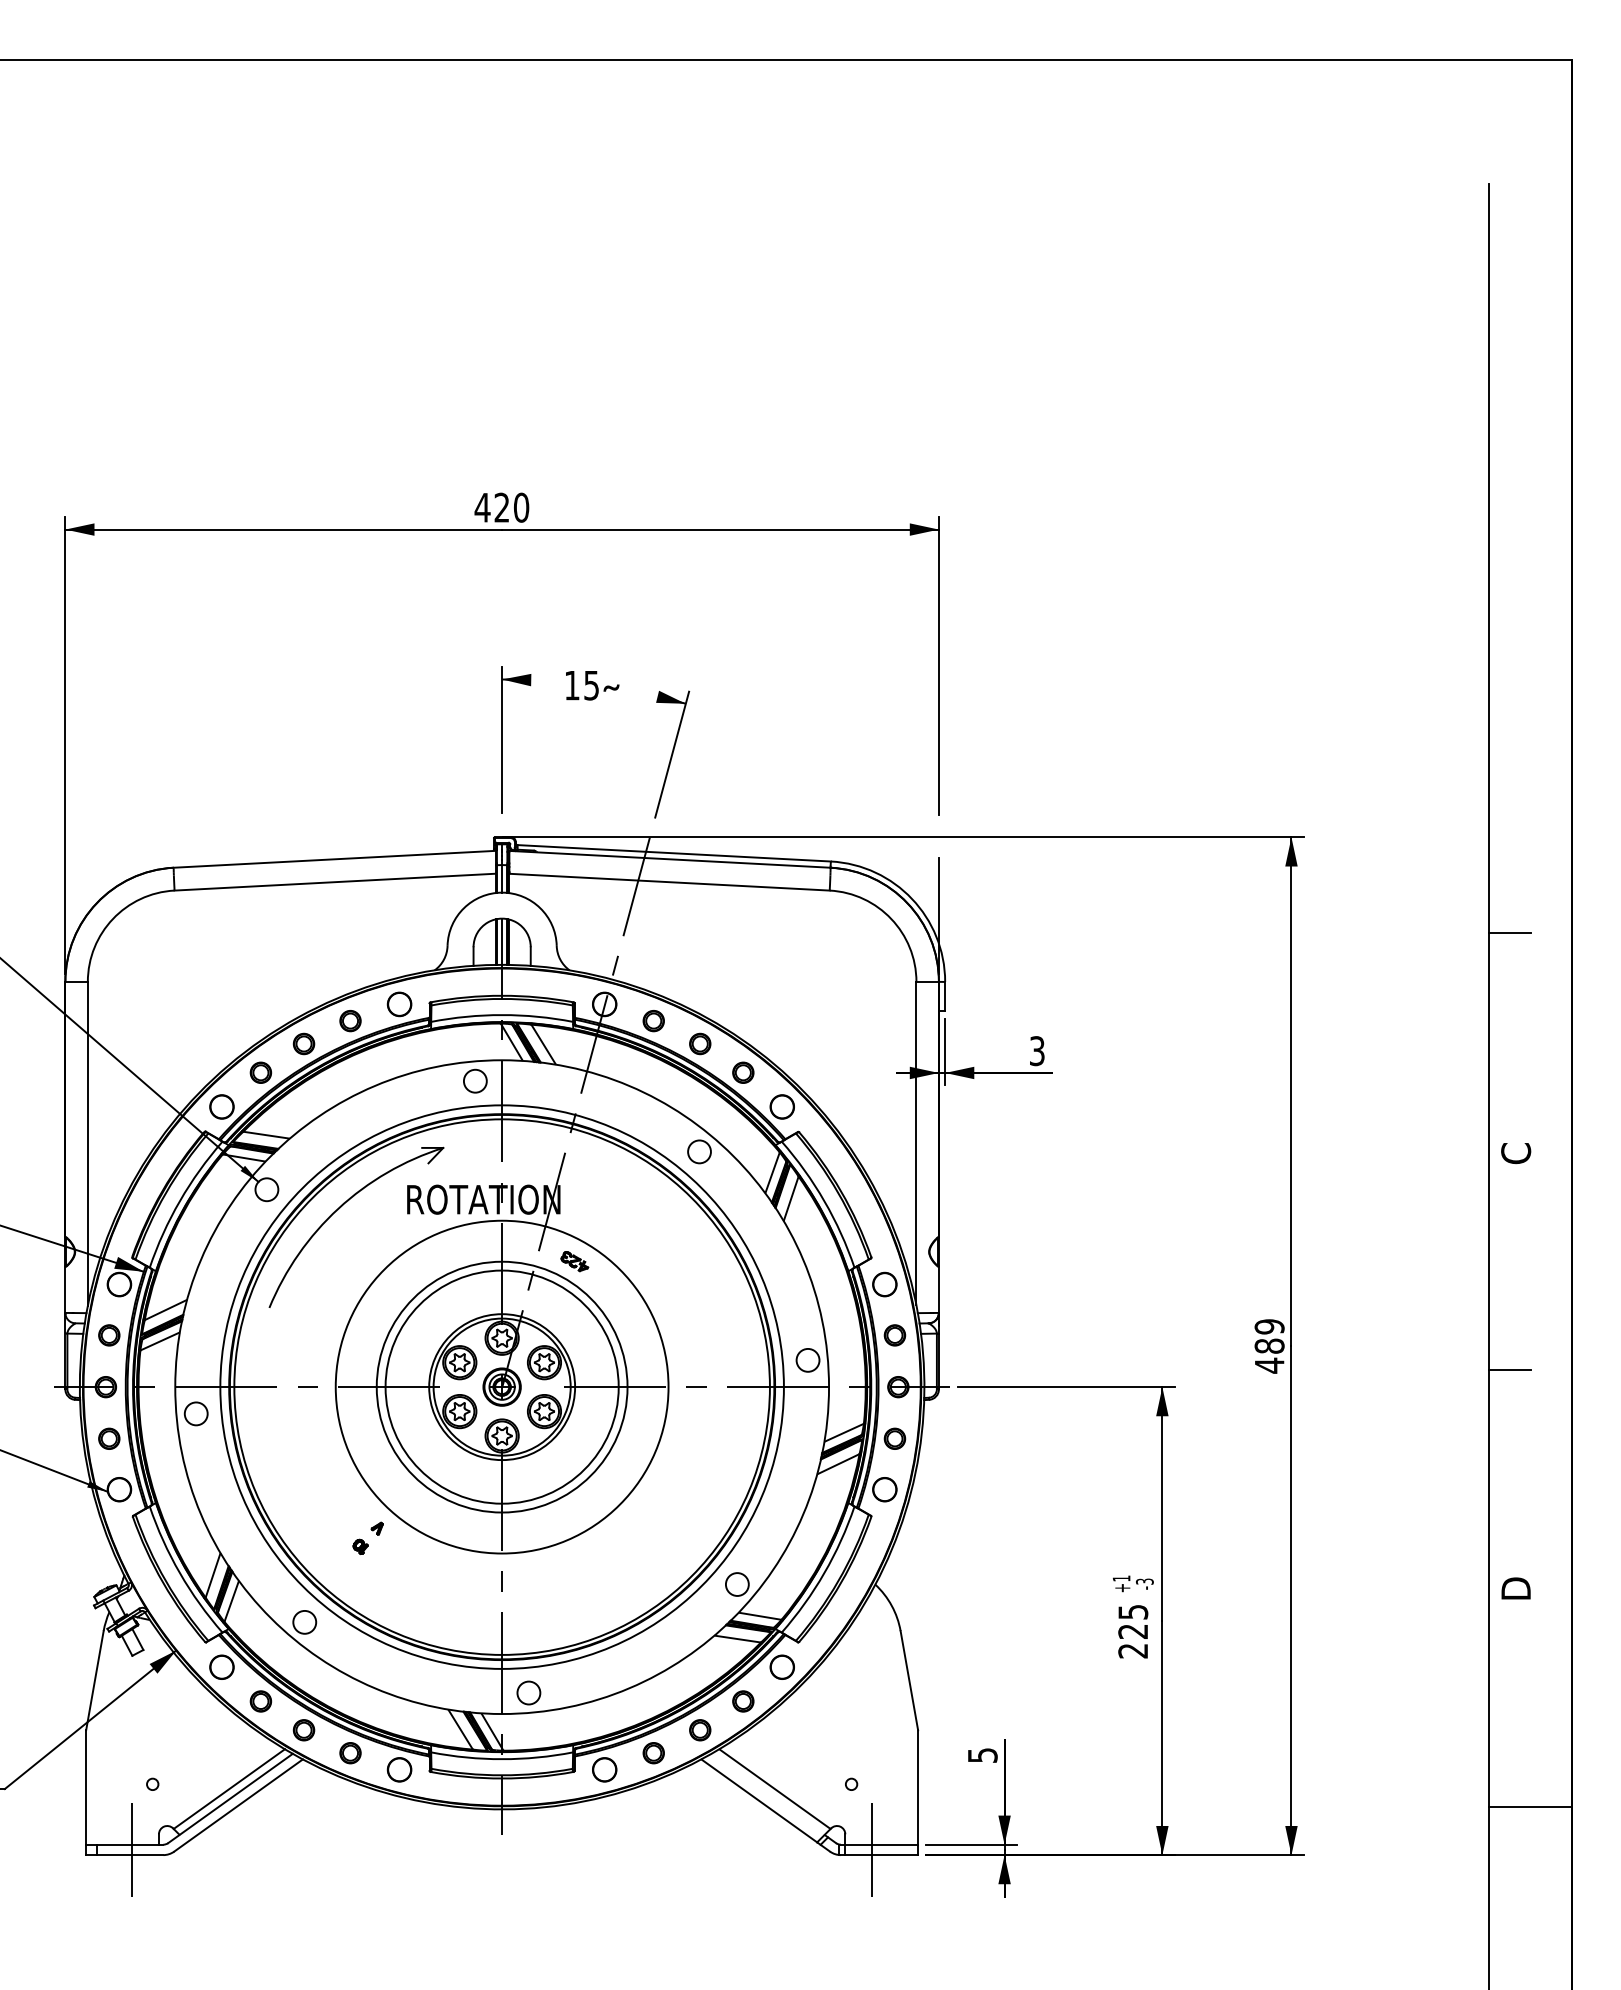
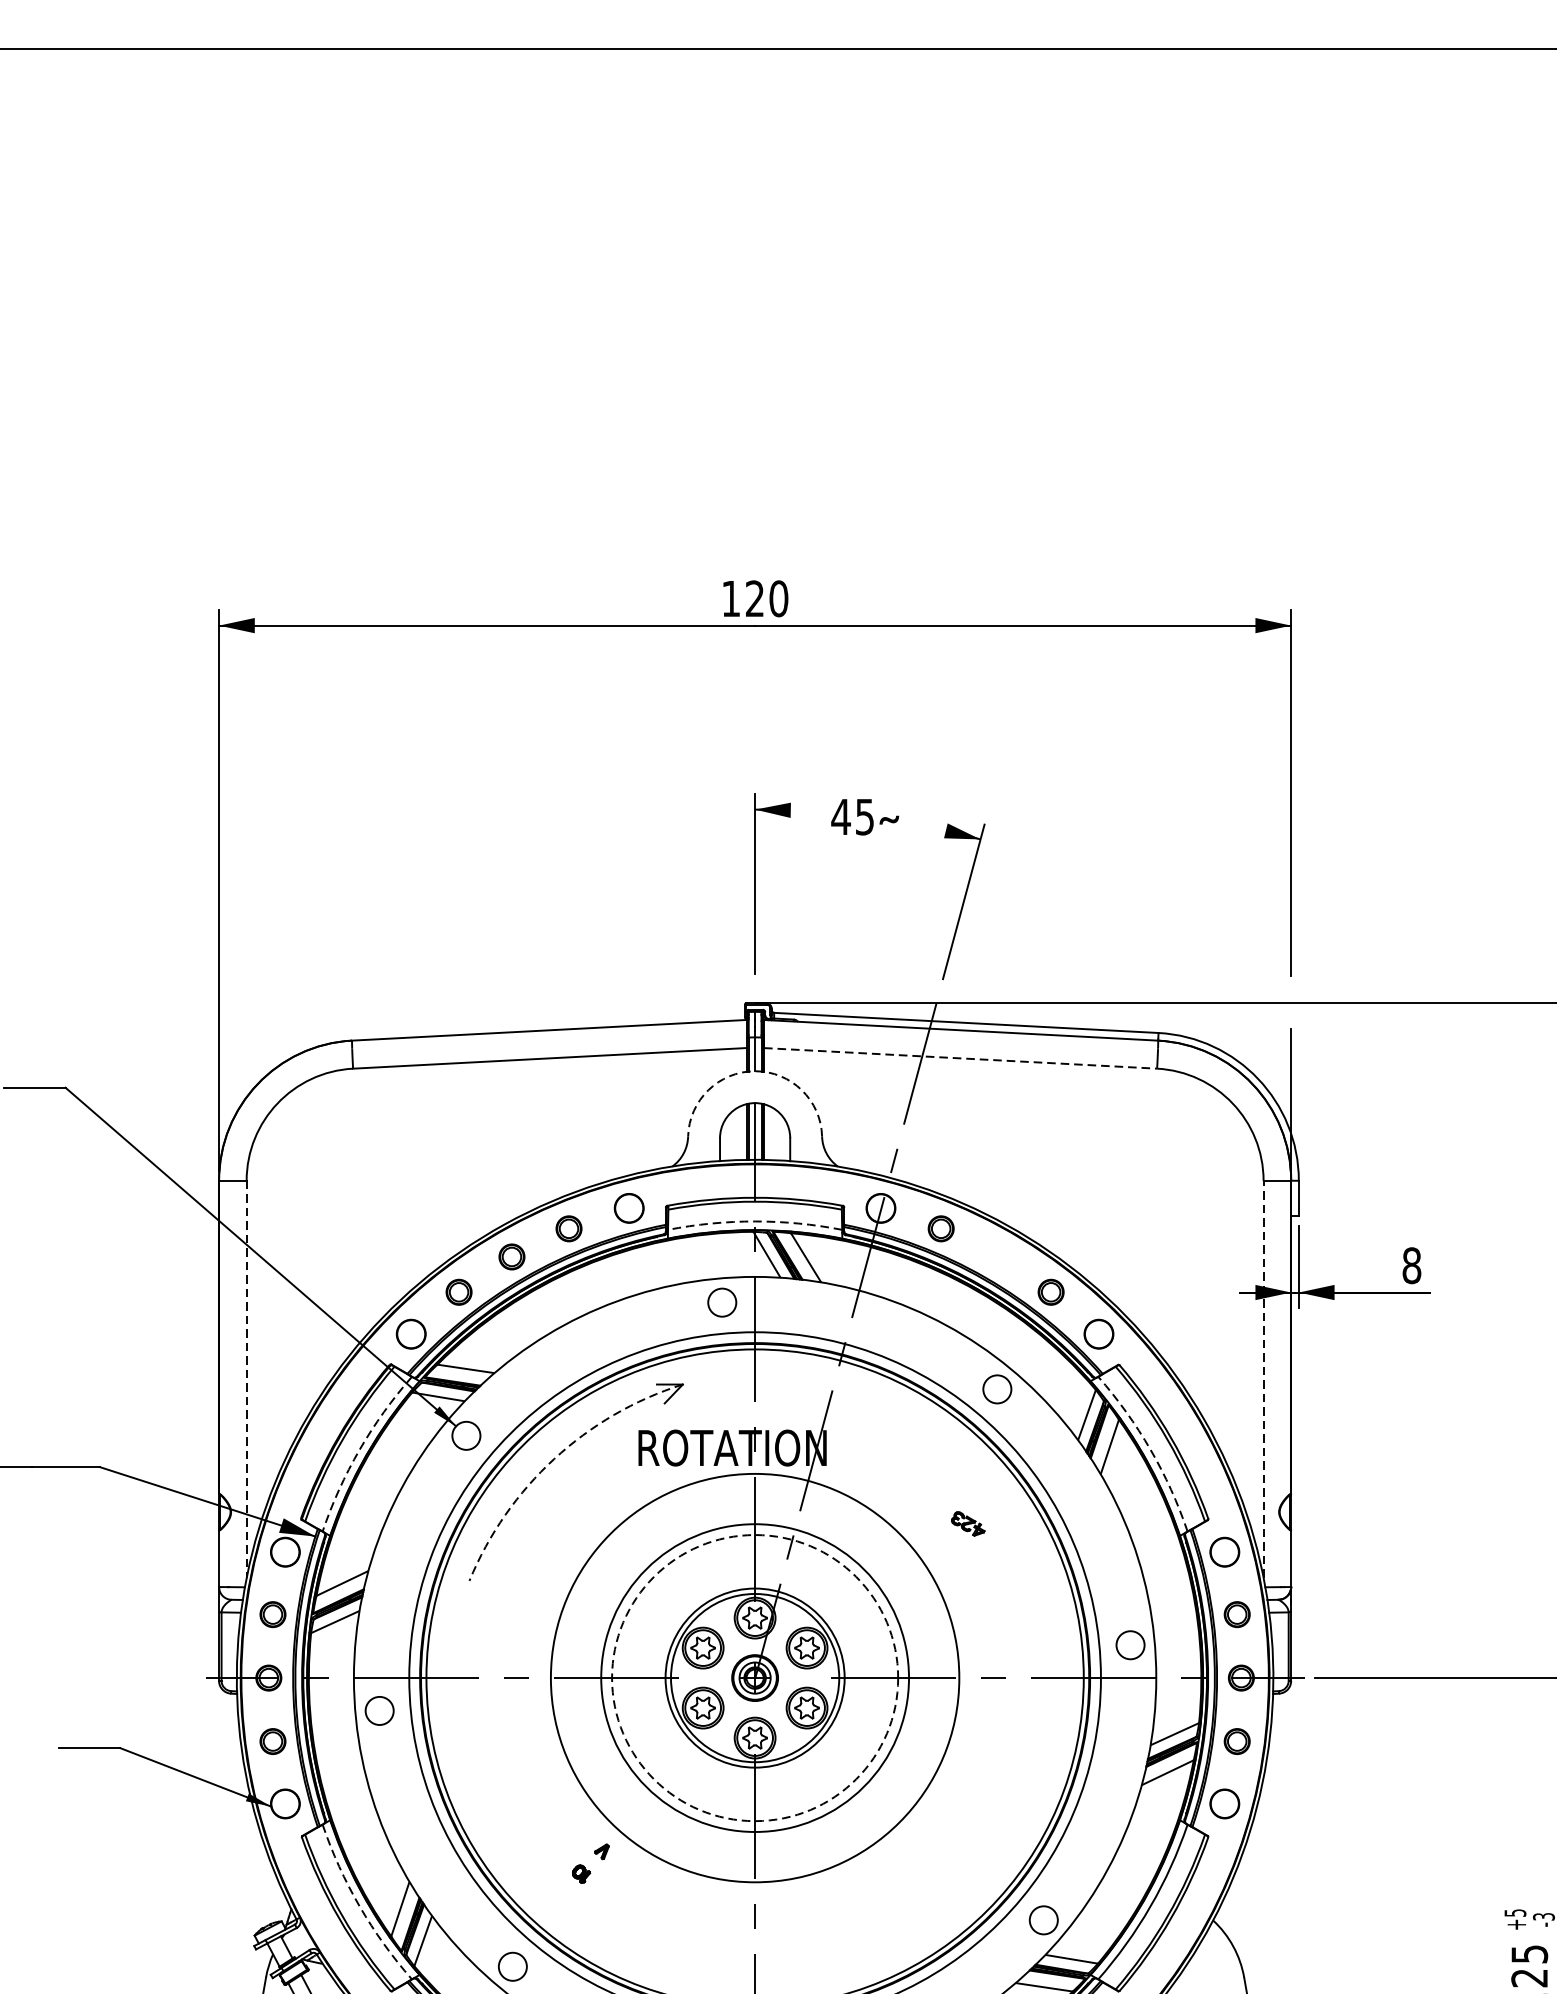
text: (482, 507) -> (731, 598), 420 -> 120
text: (572, 685) -> (841, 816), 15 -> 45
line: (670, 882) -> (961, 1058), solid -> dashed
arc: (502, 892) -> (755, 1071), solid -> dashed
arc: (502, 1015) -> (755, 1221), solid -> dashed
part: (700, 1043) -> (998, 1256), removed
text: (1036, 1051) -> (1410, 1266), 3 -> 8
line: (87, 1143) -> (246, 1379), solid -> dashed
line: (916, 1143) -> (1263, 1379), solid -> dashed
arc: (179, 1201) -> (359, 1450), solid -> dashed
arc: (824, 1201) -> (1150, 1450), solid -> dashed
arc: (338, 1208) -> (554, 1458), solid -> dashed
part: (574, 1261) -> (967, 1523), moved
circle: (501, 1386) -> (754, 1677), solid -> dashed
arc: (179, 1573) -> (359, 1906), solid -> dashed
text: (1121, 1578) -> (1515, 1912), +1 -> +5

